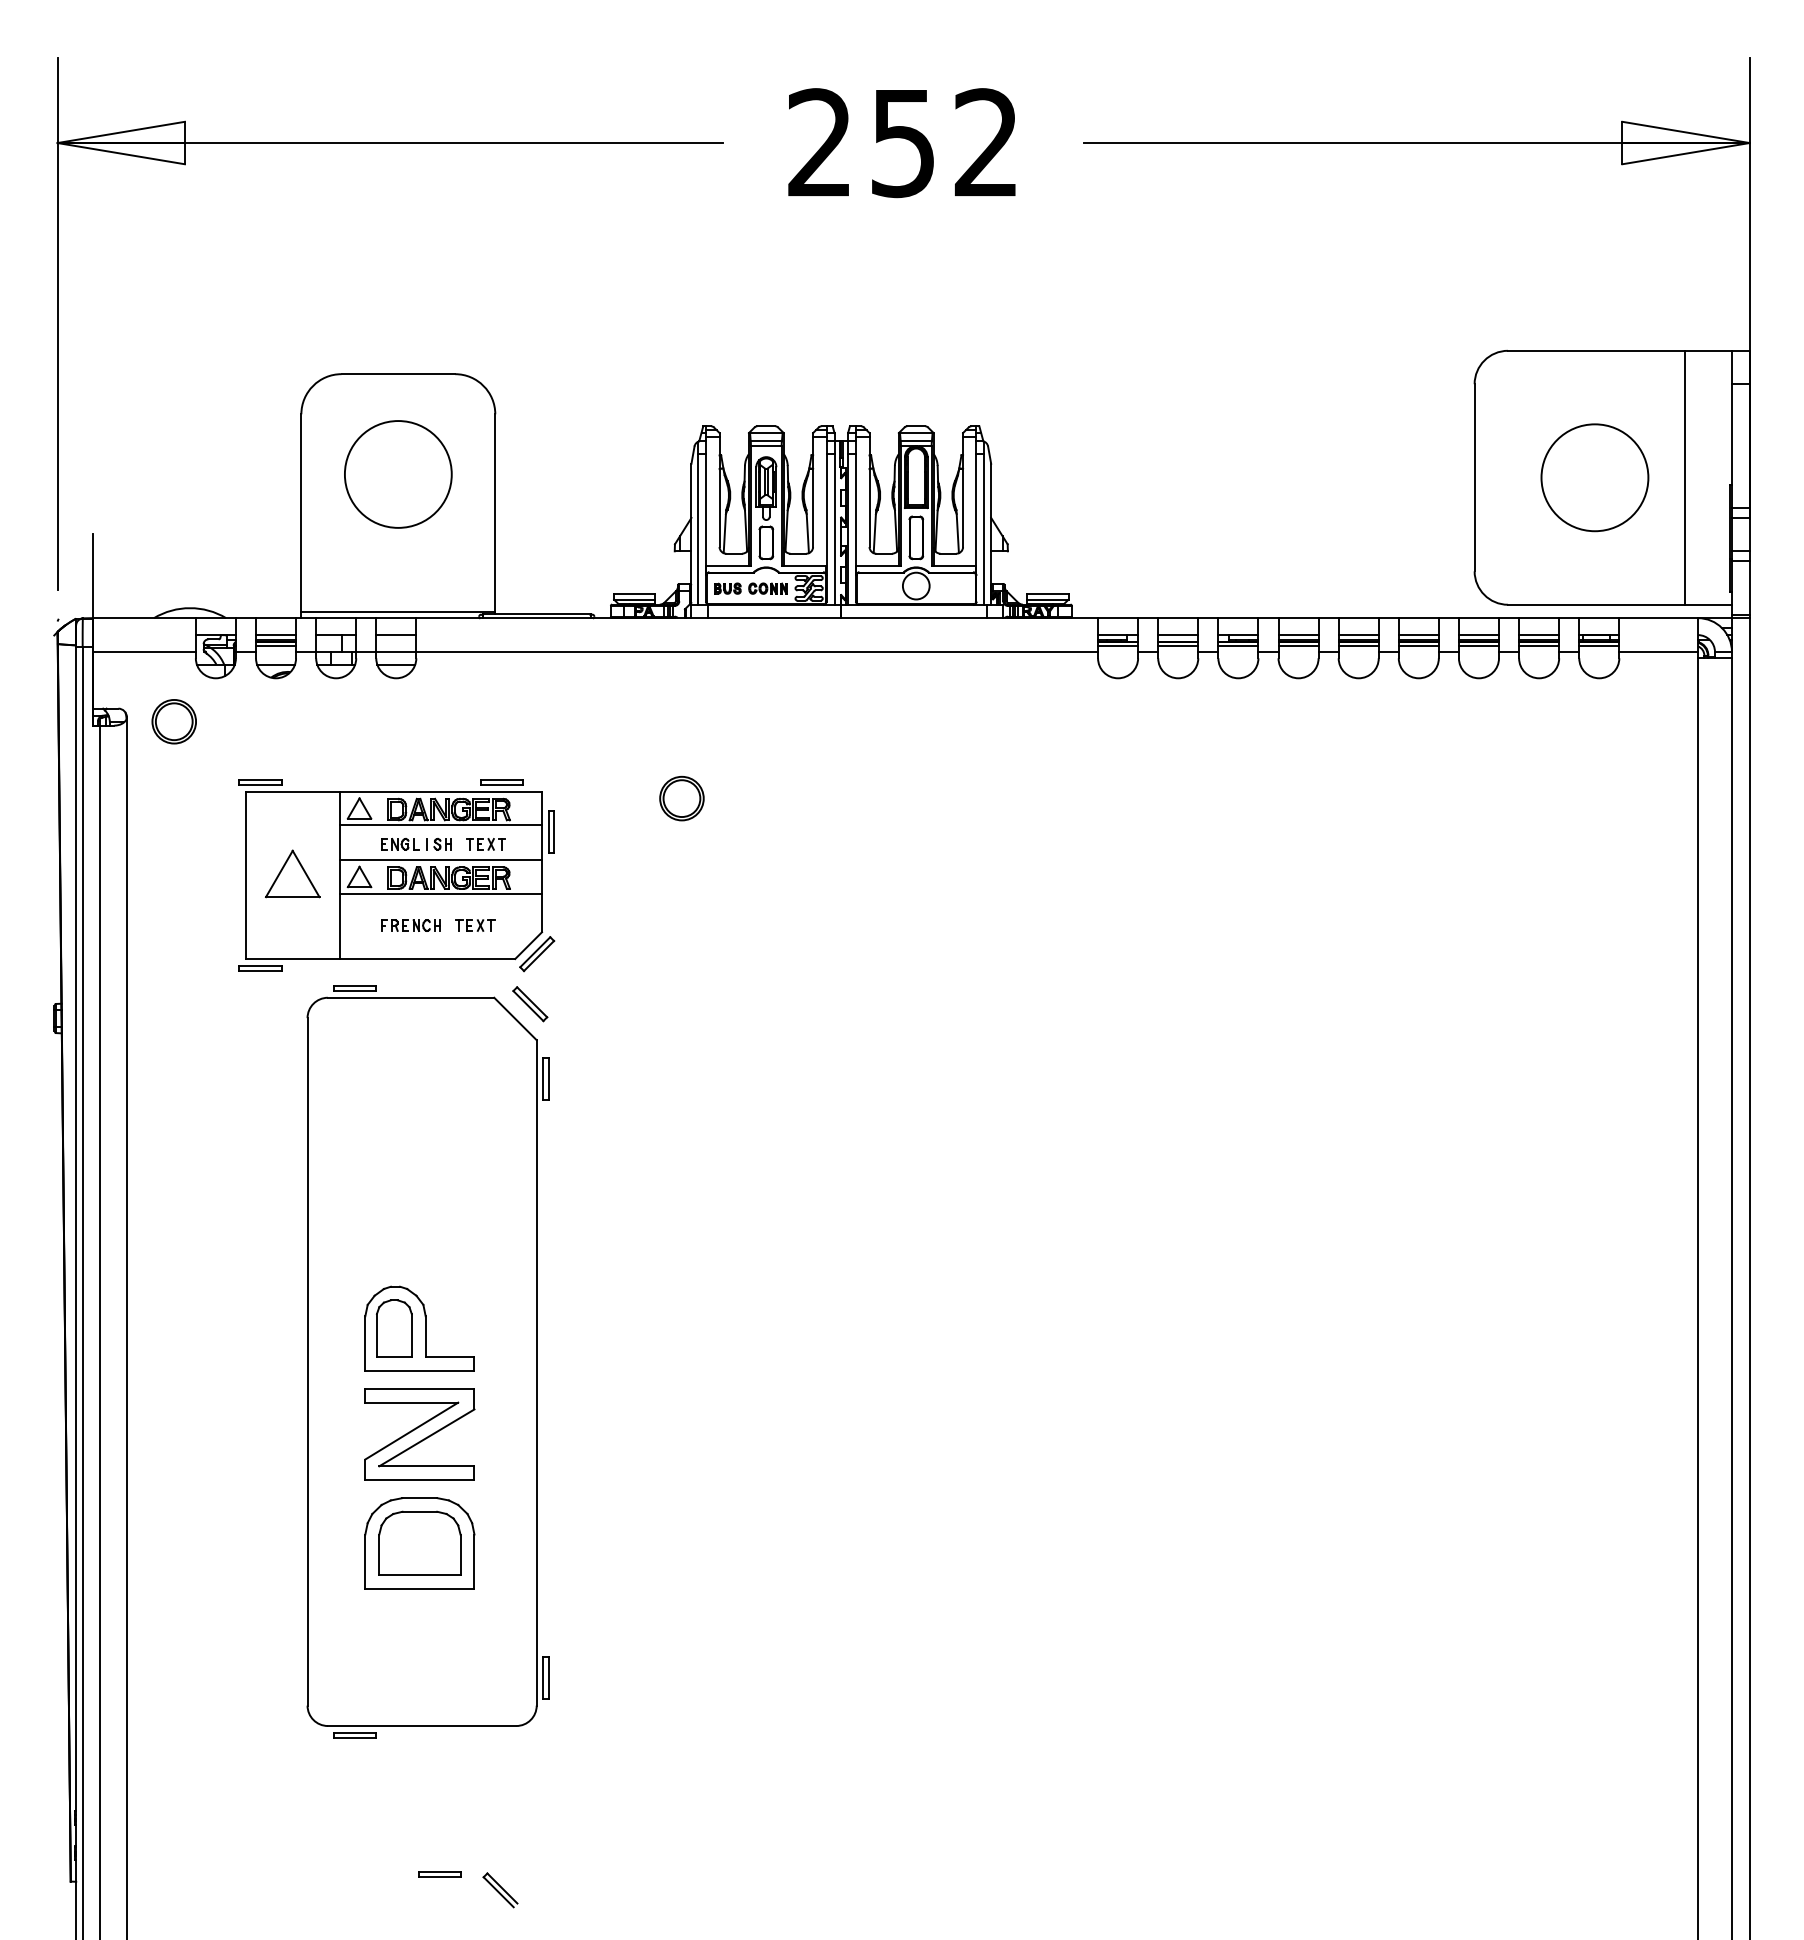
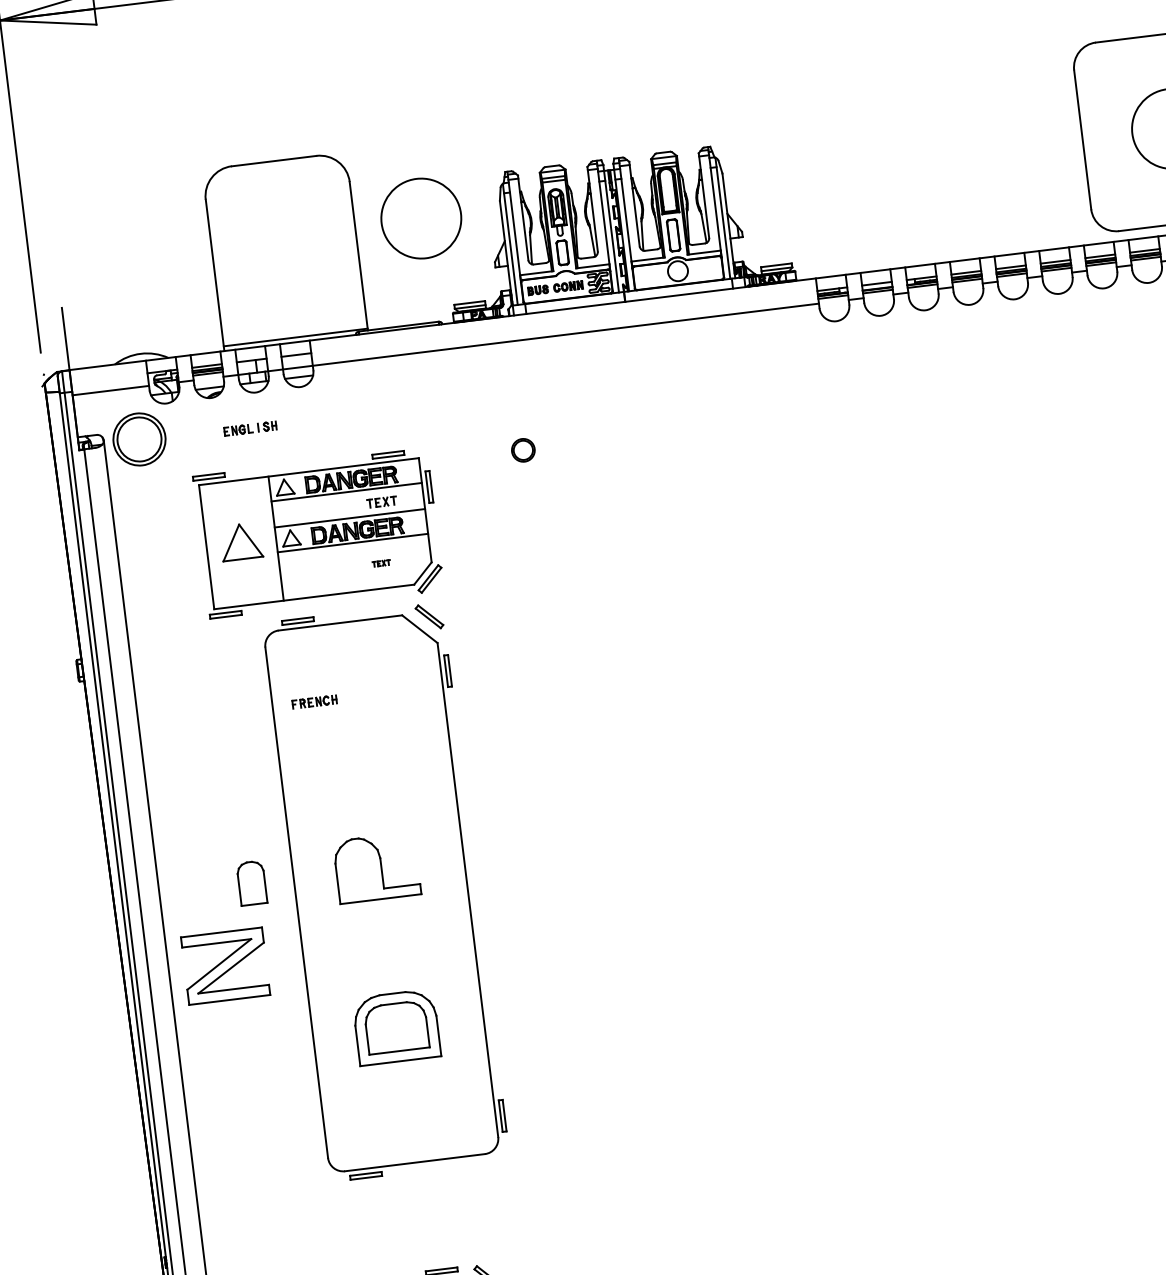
circle: (398, 474) -> (421, 218), moved
part: (173, 721) -> (138, 439), size x1.6
part: (681, 798) -> (523, 450), size x0.7
part: (416, 844) -> (250, 428), moved
part: (410, 925) -> (314, 702), moved
part: (475, 925) -> (381, 563), size x0.6
part: (394, 1328) -> (252, 883), moved
part: (419, 1434) -> (225, 966), moved

